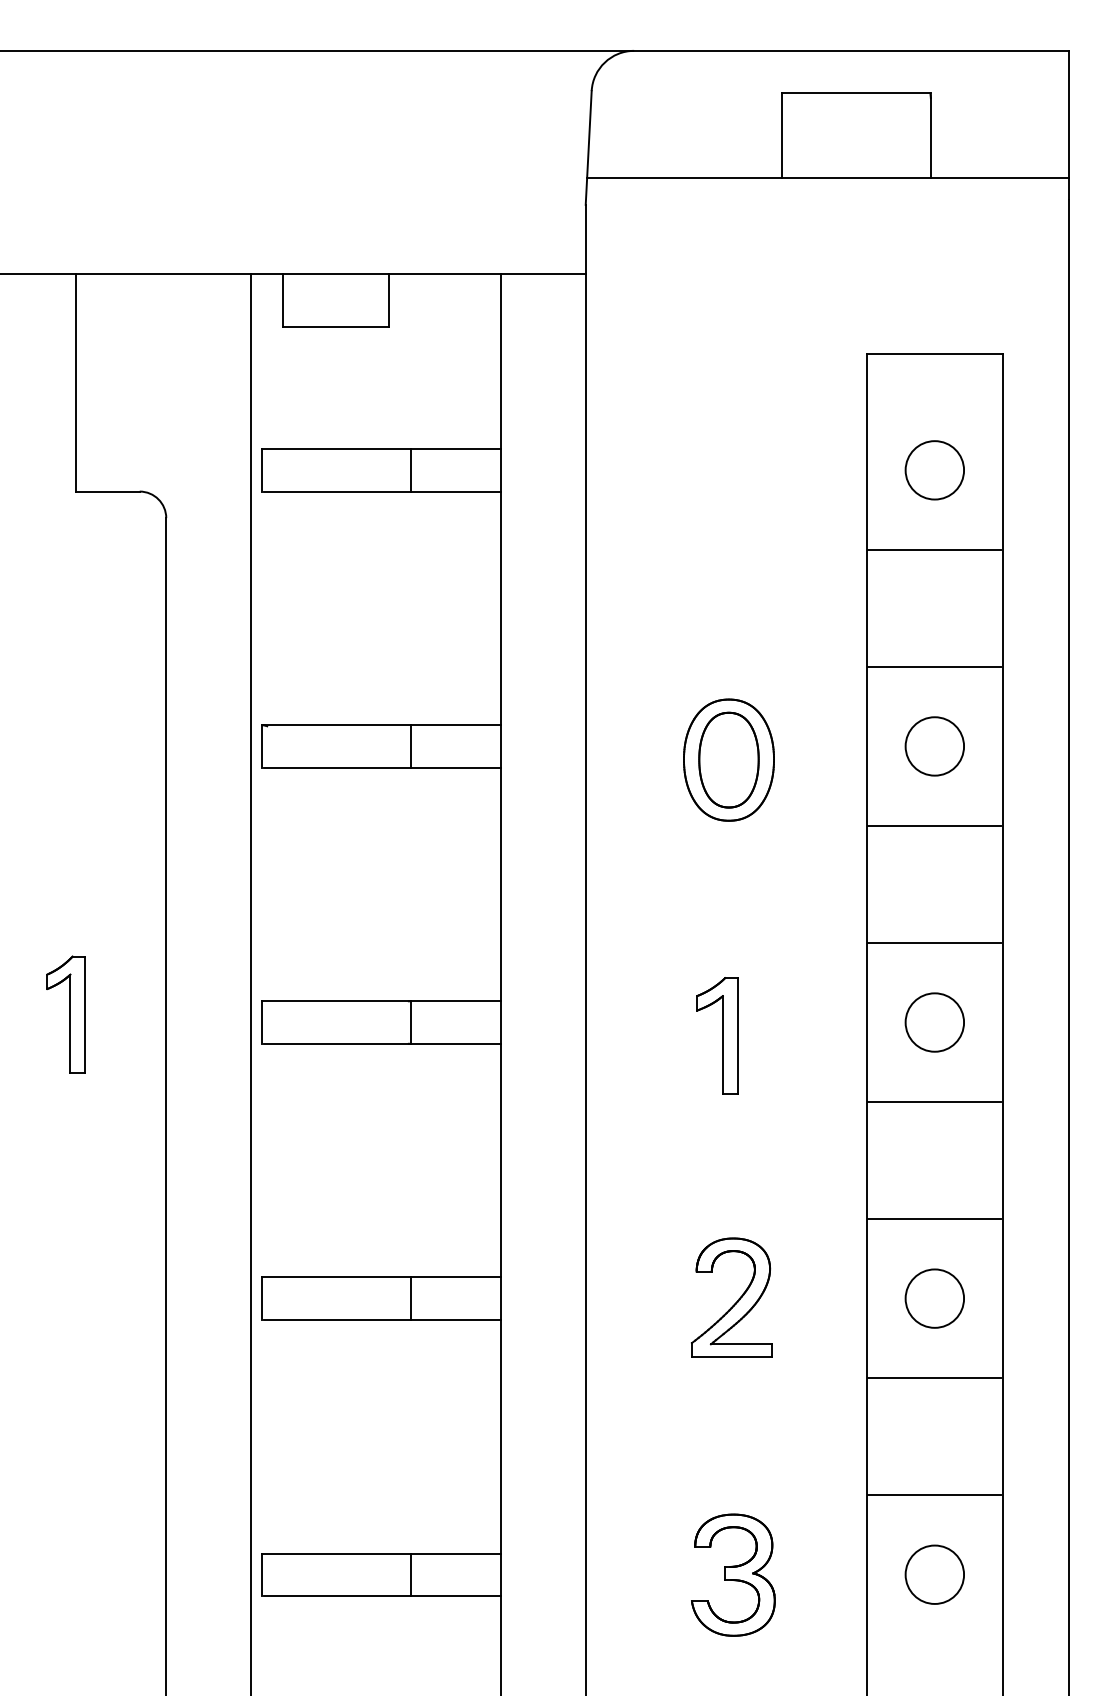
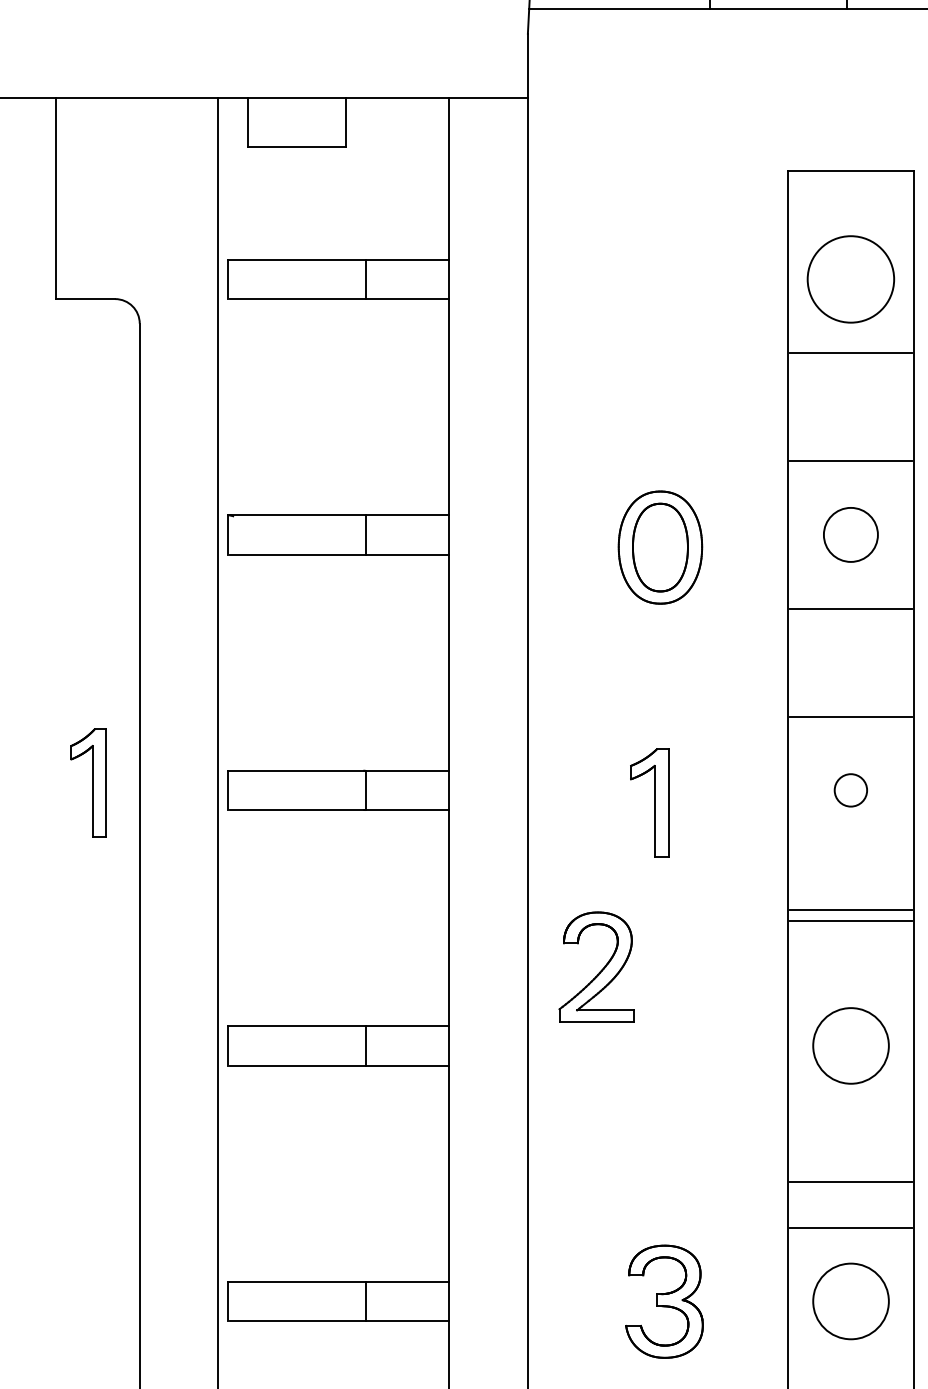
circle: (934, 470) -> (850, 279), size x1.6
part: (65, 1014) -> (88, 782), moved
circle: (934, 1022) -> (850, 790), size x0.6
line: (934, 1102) -> (850, 921), moved
line: (934, 1219) -> (850, 910), moved
circle: (934, 1298) -> (850, 1045), size x1.4
part: (736, 1301) -> (600, 970), moved
line: (934, 1378) -> (850, 1181), moved
circle: (934, 1574) -> (850, 1301), size x1.4

